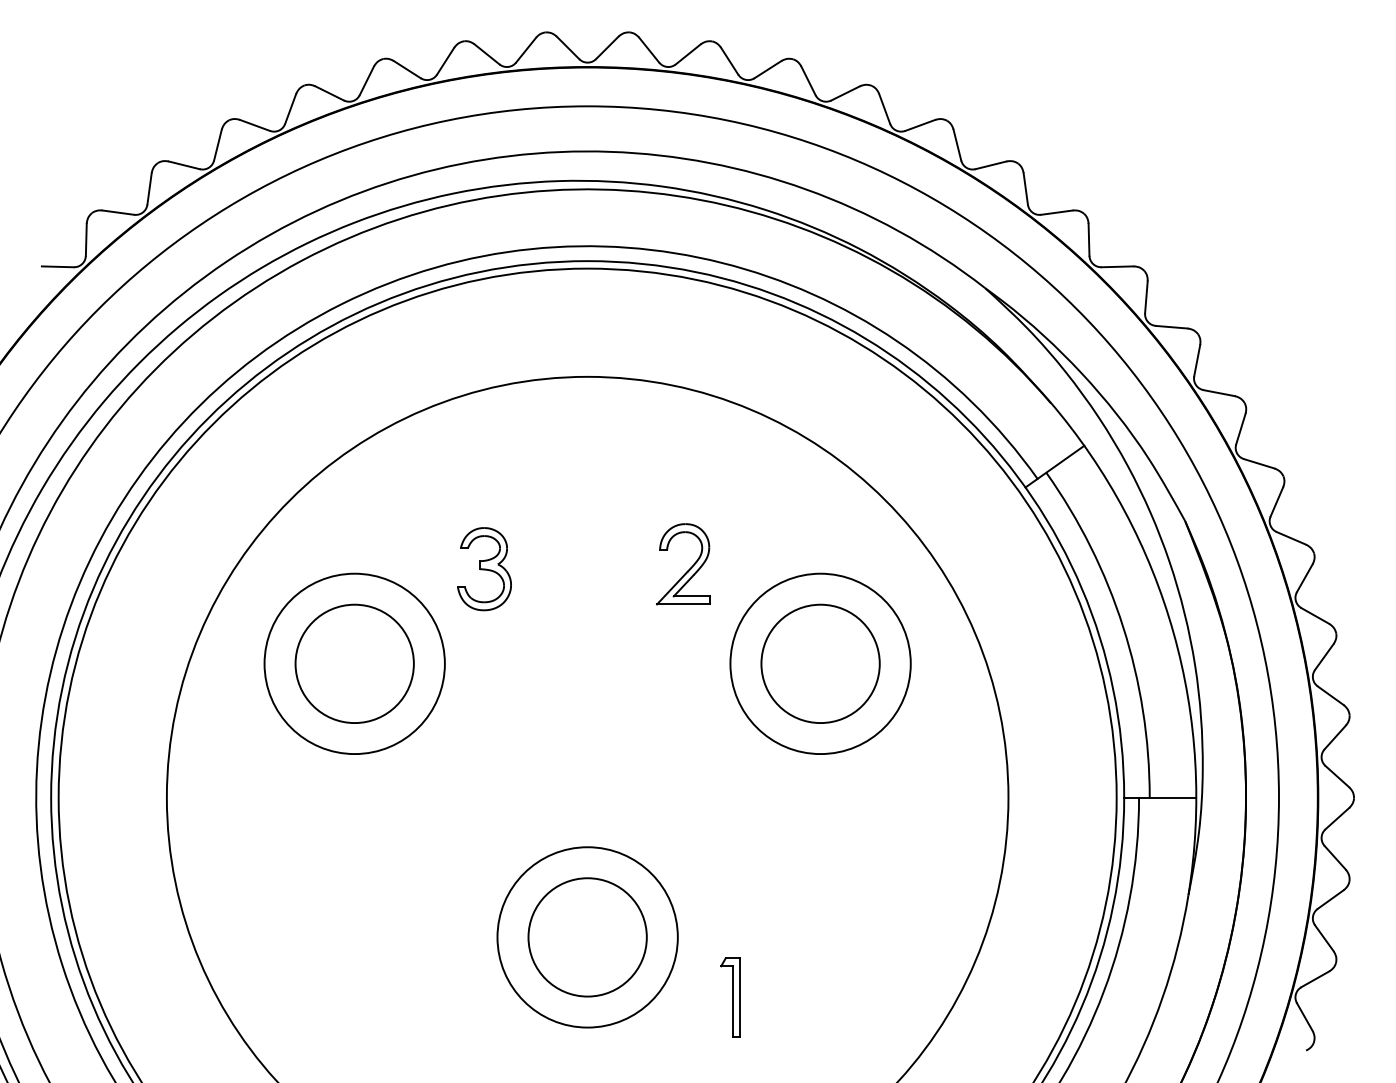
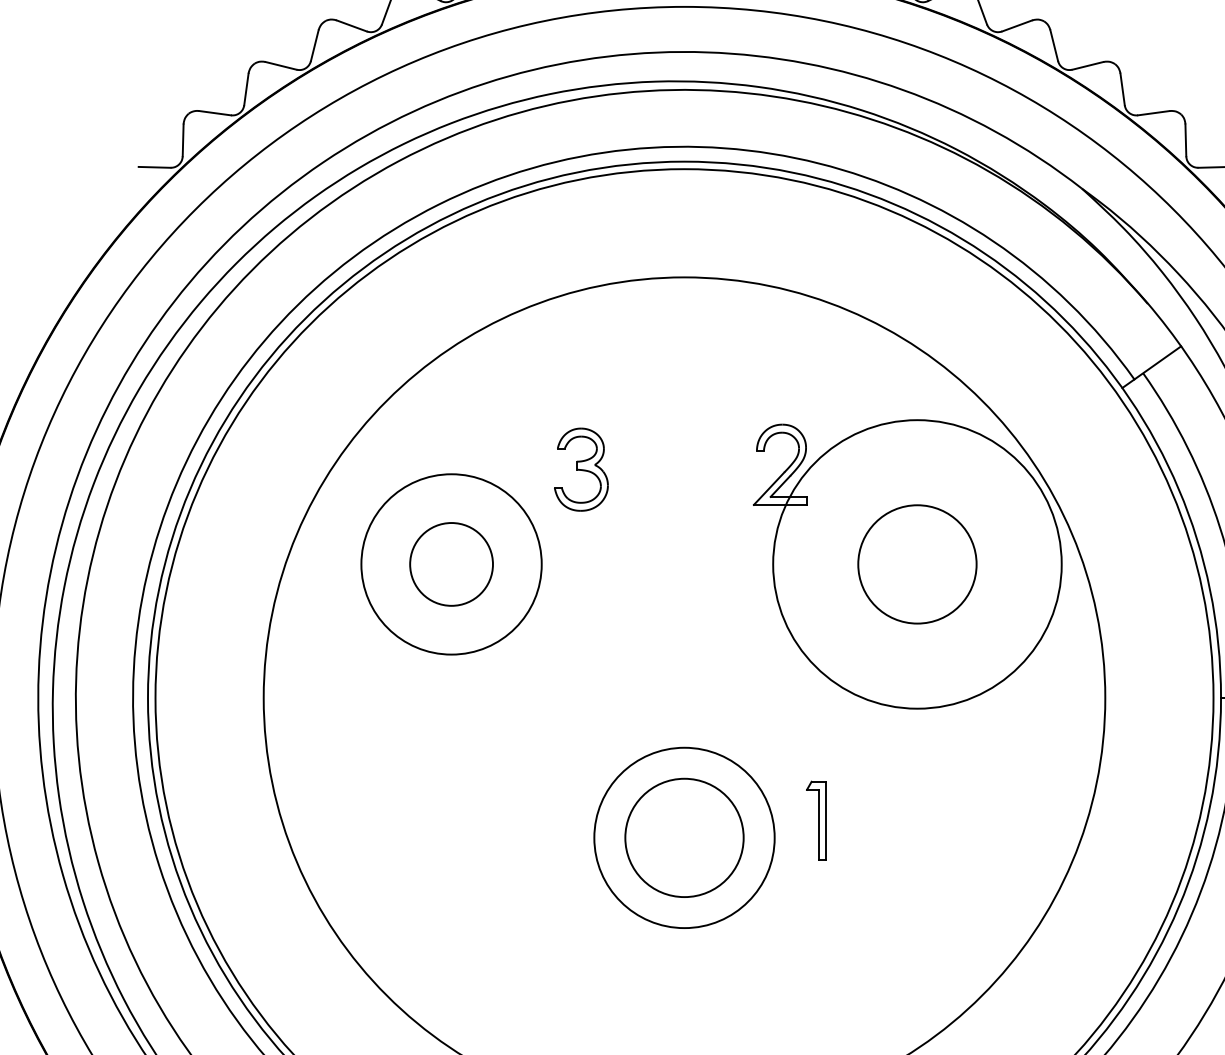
circle: (354, 663) -> (451, 564), size x0.7
circle: (820, 663) -> (917, 564), size x1.6
part: (730, 997) -> (816, 821), moved

